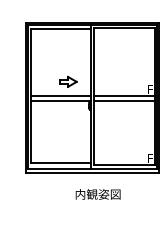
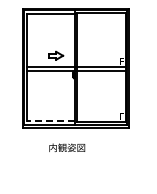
line: (60, 162) -> (50, 120), solid -> dashed
text: (98, 194) -> (67, 147), moved

